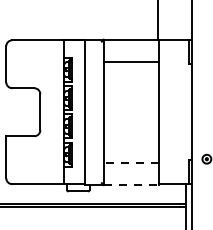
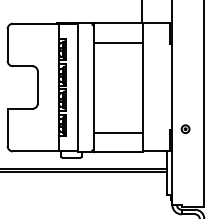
line: (131, 162) -> (118, 132), dashed -> solid
line: (132, 185) -> (119, 152), dashed -> solid

